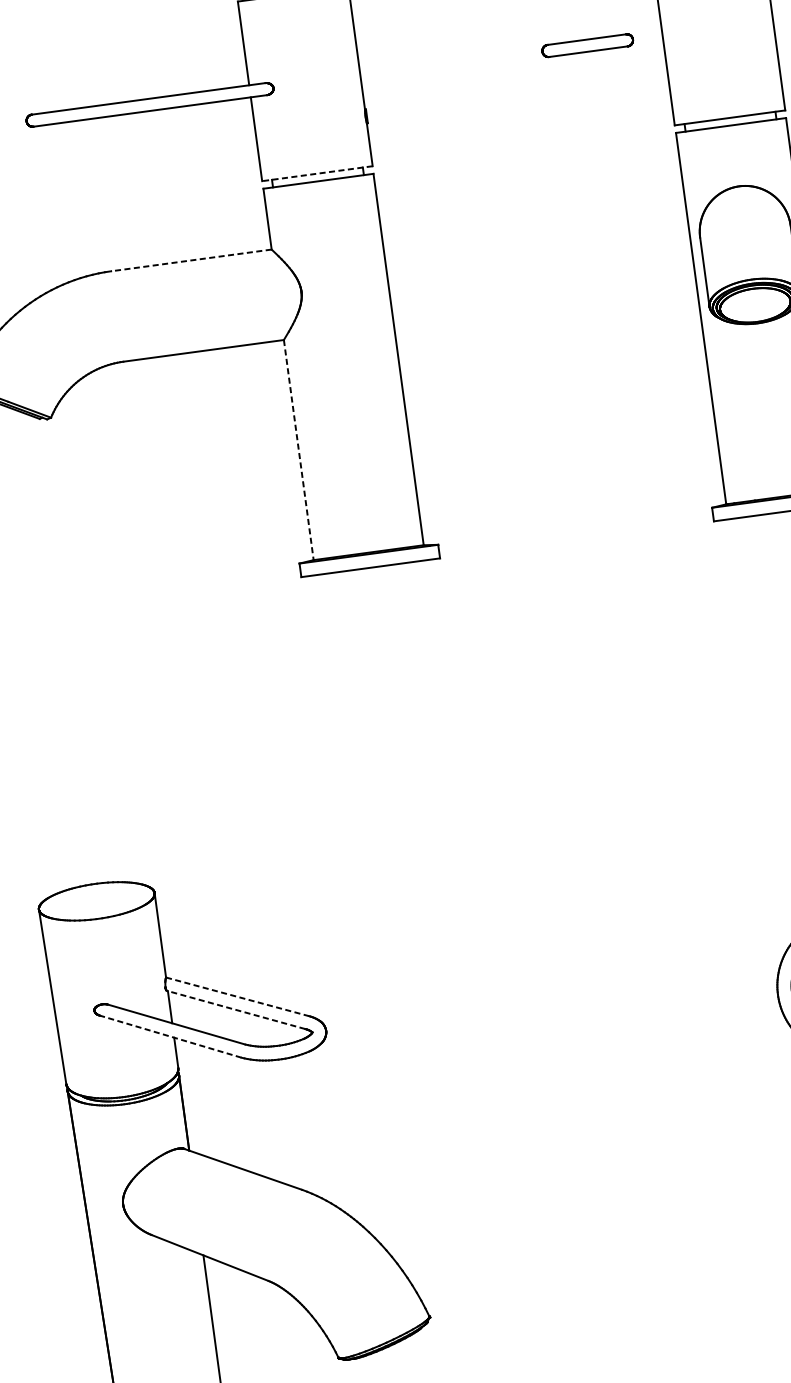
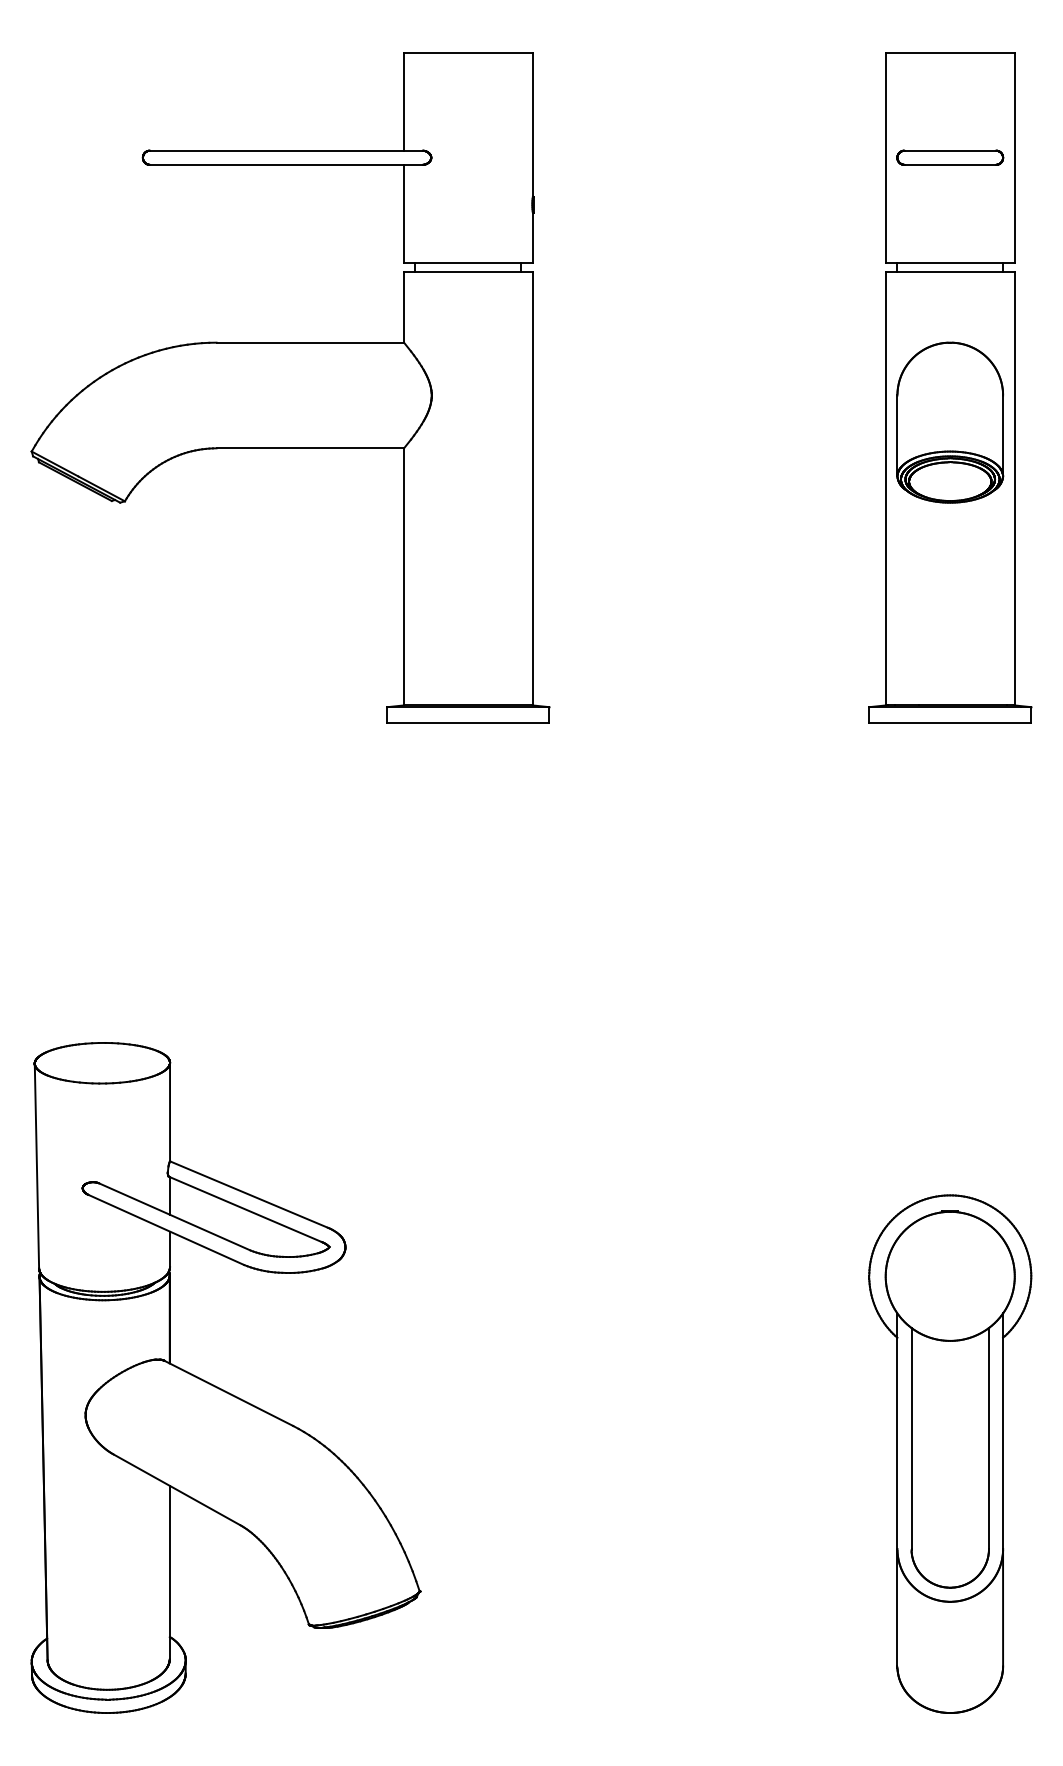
part: (587, 45) -> (950, 157), moved
line: (317, 173) -> (468, 262), dashed -> solid
line: (191, 260) -> (310, 342), dashed -> solid
line: (299, 449) -> (404, 576), dashed -> solid
line: (237, 996) -> (248, 1194), dashed -> solid
line: (235, 1010) -> (244, 1209), dashed -> solid
line: (170, 1036) -> (165, 1229), dashed -> solid

